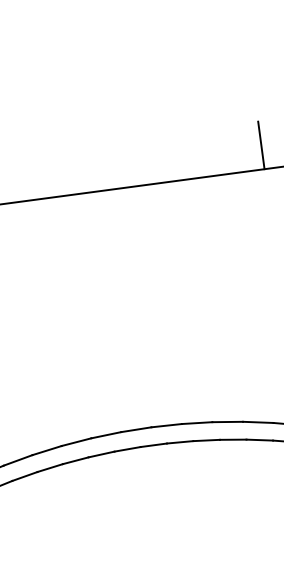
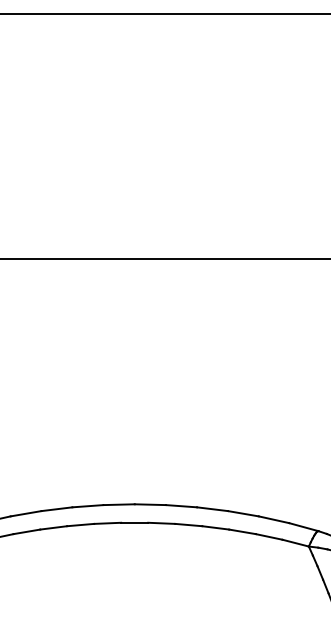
line: (260, 144) -> (283, 233), removed

